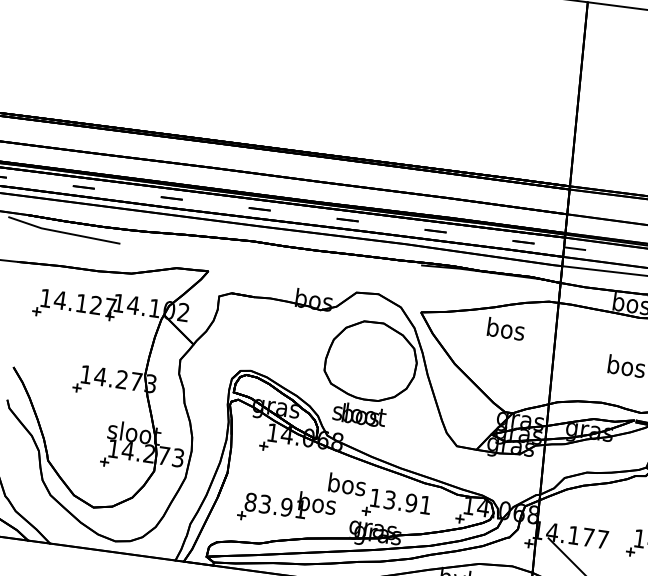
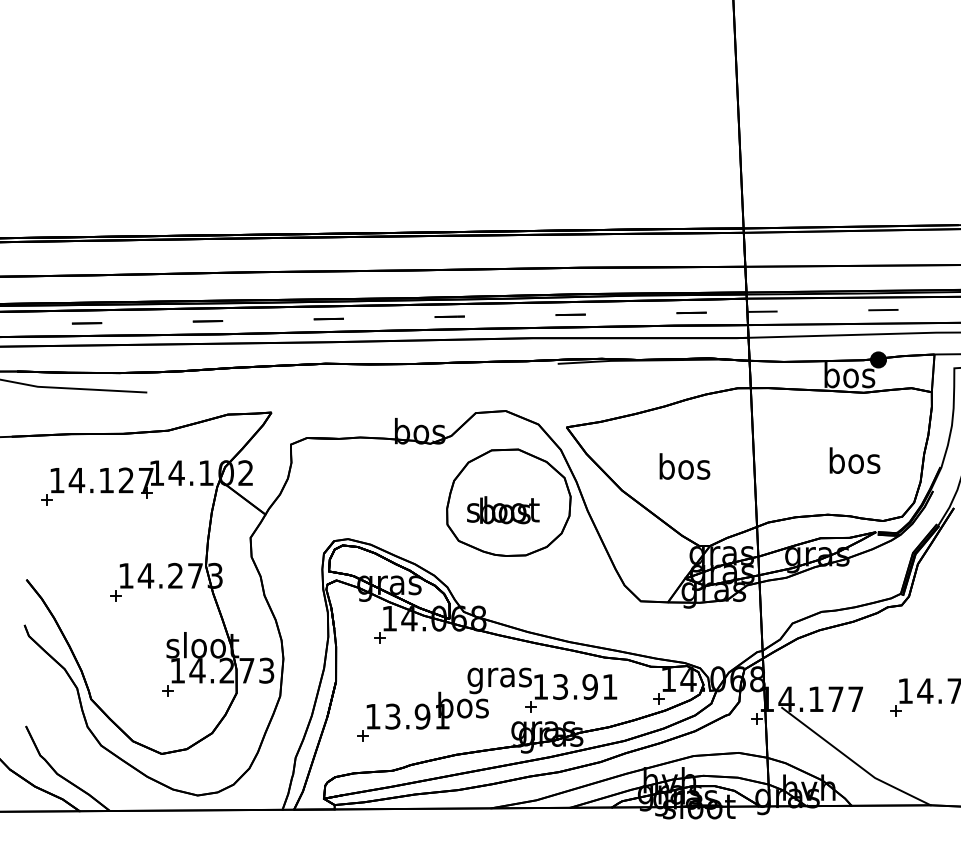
text: (505, 328) -> (684, 466), moved
text: (359, 414) -> (503, 510), moved
text: (346, 486) -> (499, 677), bos -> gras
text: (250, 502) -> (372, 716), 83.91 -> 13.91

